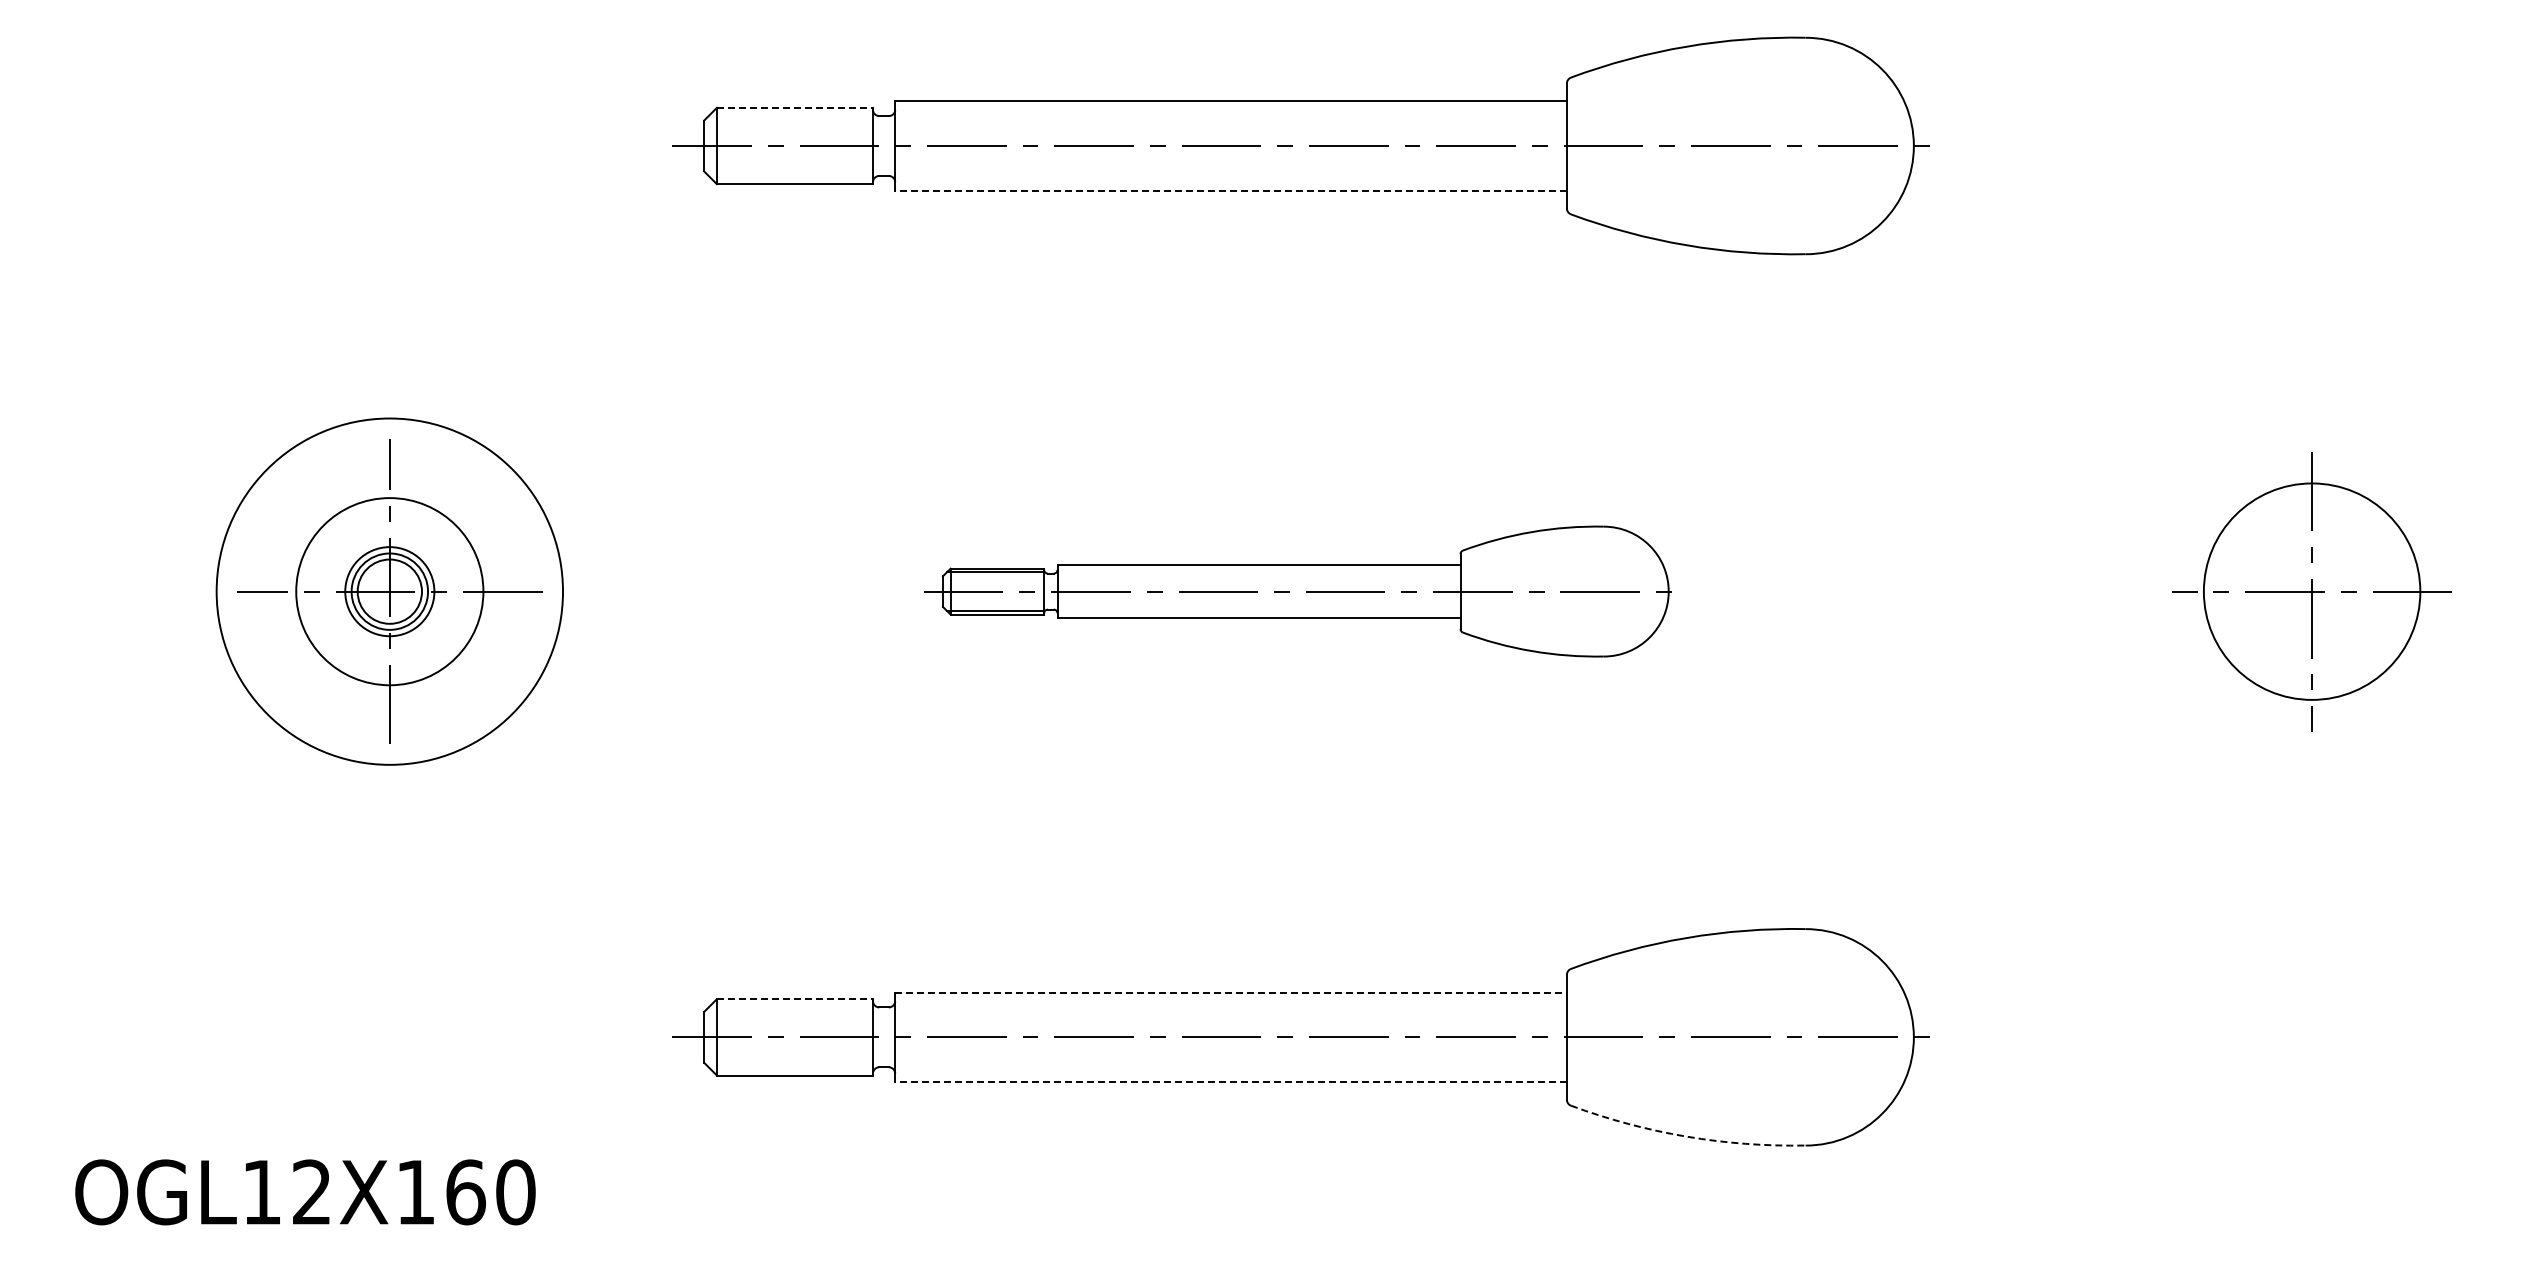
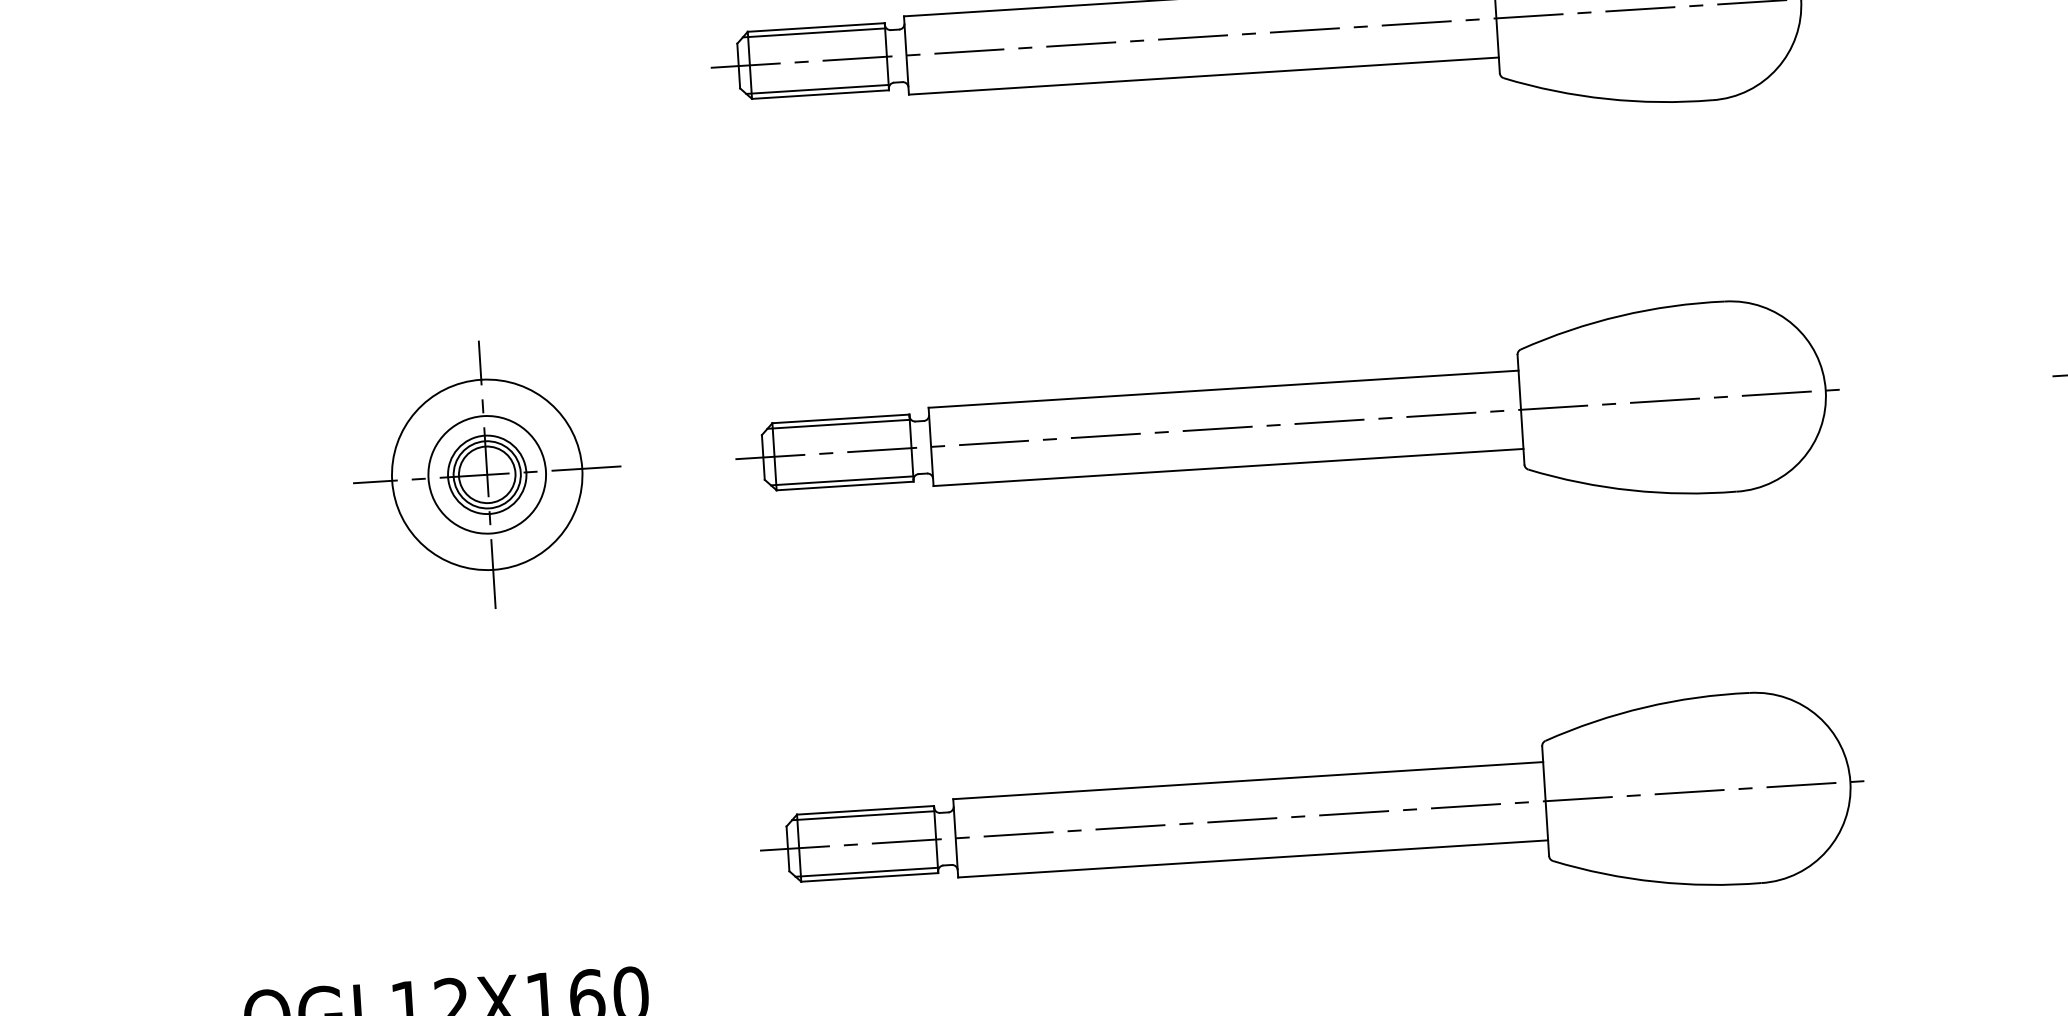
line: (794, 107) -> (815, 27), dashed -> solid
line: (791, 113) -> (813, 32), added
line: (791, 178) -> (817, 89), added
line: (1231, 190) -> (1204, 75), dashed -> solid
circle: (389, 591) -> (486, 474), size x0.62
circle: (389, 591) -> (486, 474), size x0.71
part: (1300, 591) -> (1287, 424), size x1.67
line: (1231, 992) -> (1248, 780), dashed -> solid
line: (794, 999) -> (865, 810), dashed -> solid
line: (791, 1005) -> (862, 816), added
line: (791, 1069) -> (866, 872), added
line: (1231, 1081) -> (1253, 858), dashed -> solid
arc: (1686, 1136) -> (1656, 881), dashed -> solid

